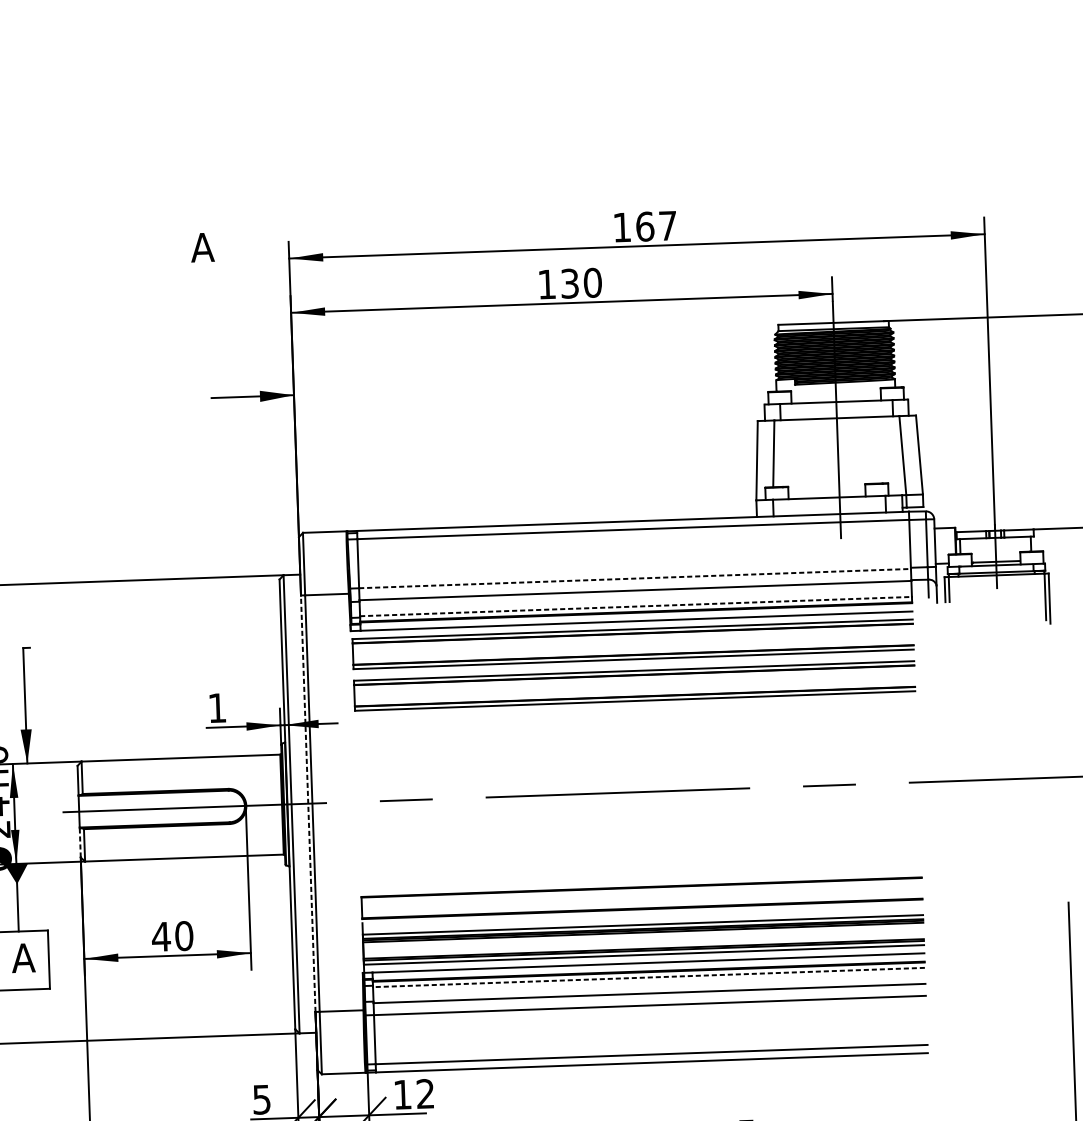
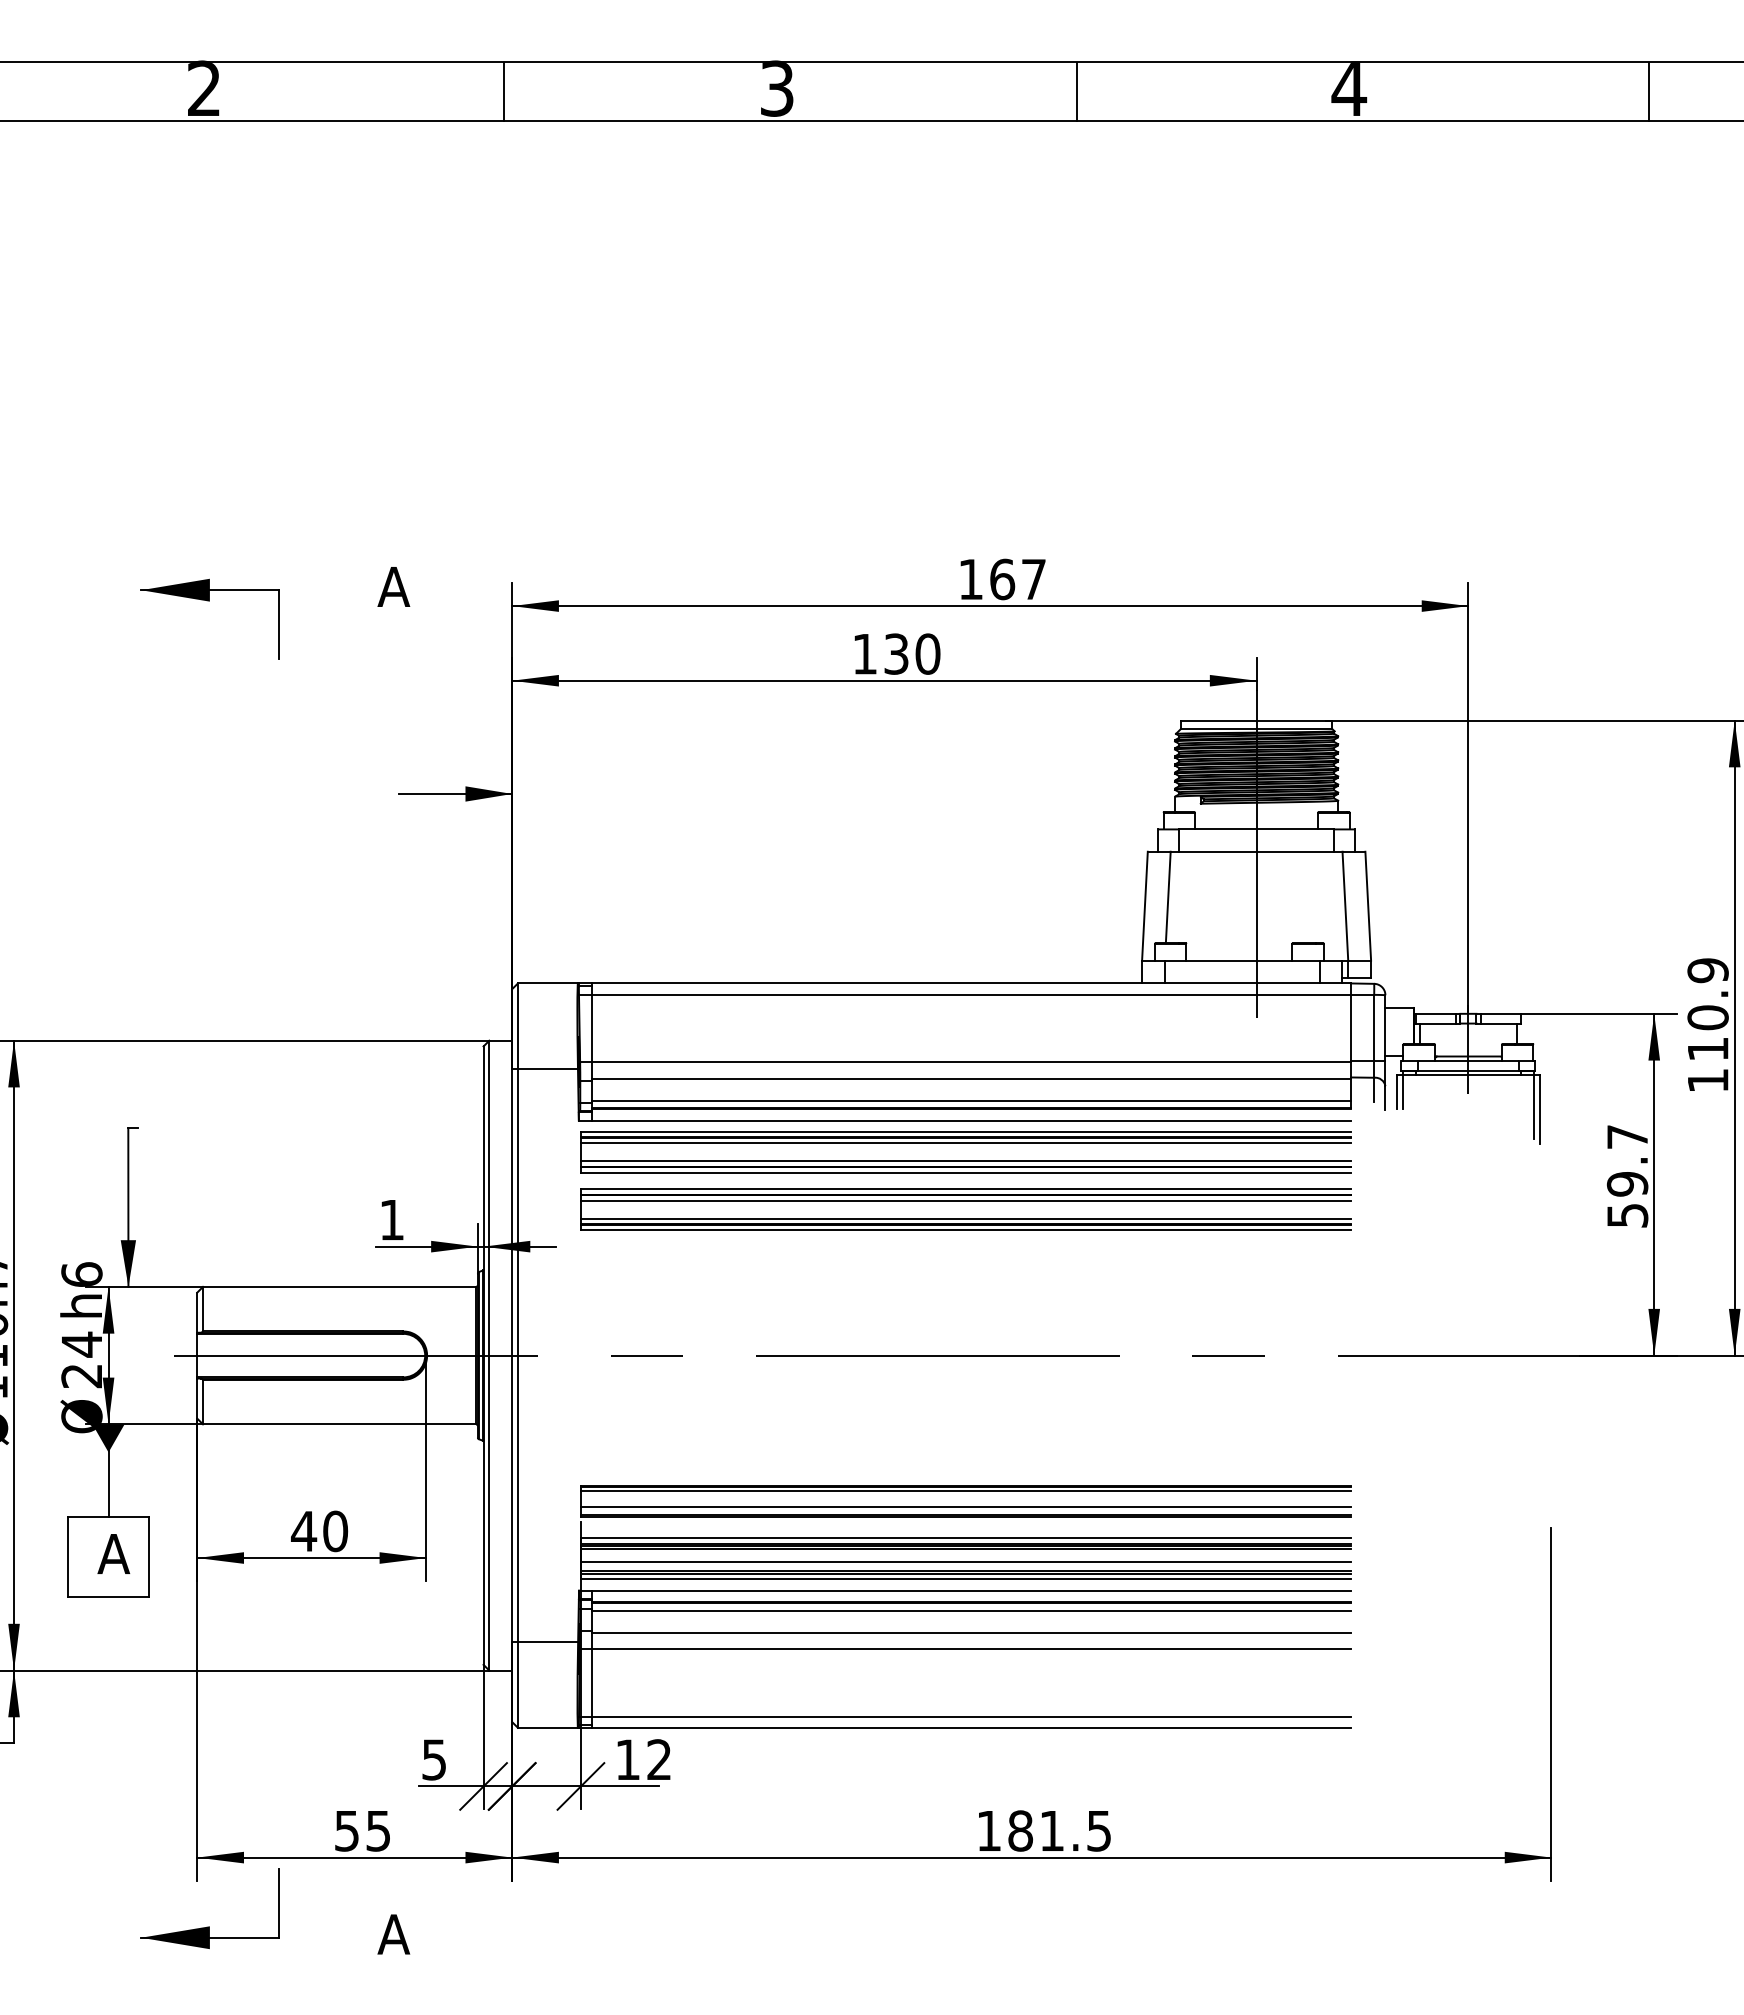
part: (68, 262) -> (209, 601), added
line: (635, 578) -> (972, 1062), dashed -> solid
line: (636, 606) -> (972, 1100), dashed -> solid
line: (632, 637) -> (965, 1143), added
line: (633, 650) -> (965, 1161), added
line: (634, 679) -> (965, 1200), added
line: (634, 692) -> (965, 1218), added
line: (308, 803) -> (512, 1355), dashed -> solid
line: (80, 842) -> (197, 1398), dashed -> solid
line: (641, 890) -> (965, 1490), added
line: (641, 902) -> (965, 1507), added
line: (643, 942) -> (965, 1562), added
line: (648, 977) -> (971, 1610), dashed -> solid

